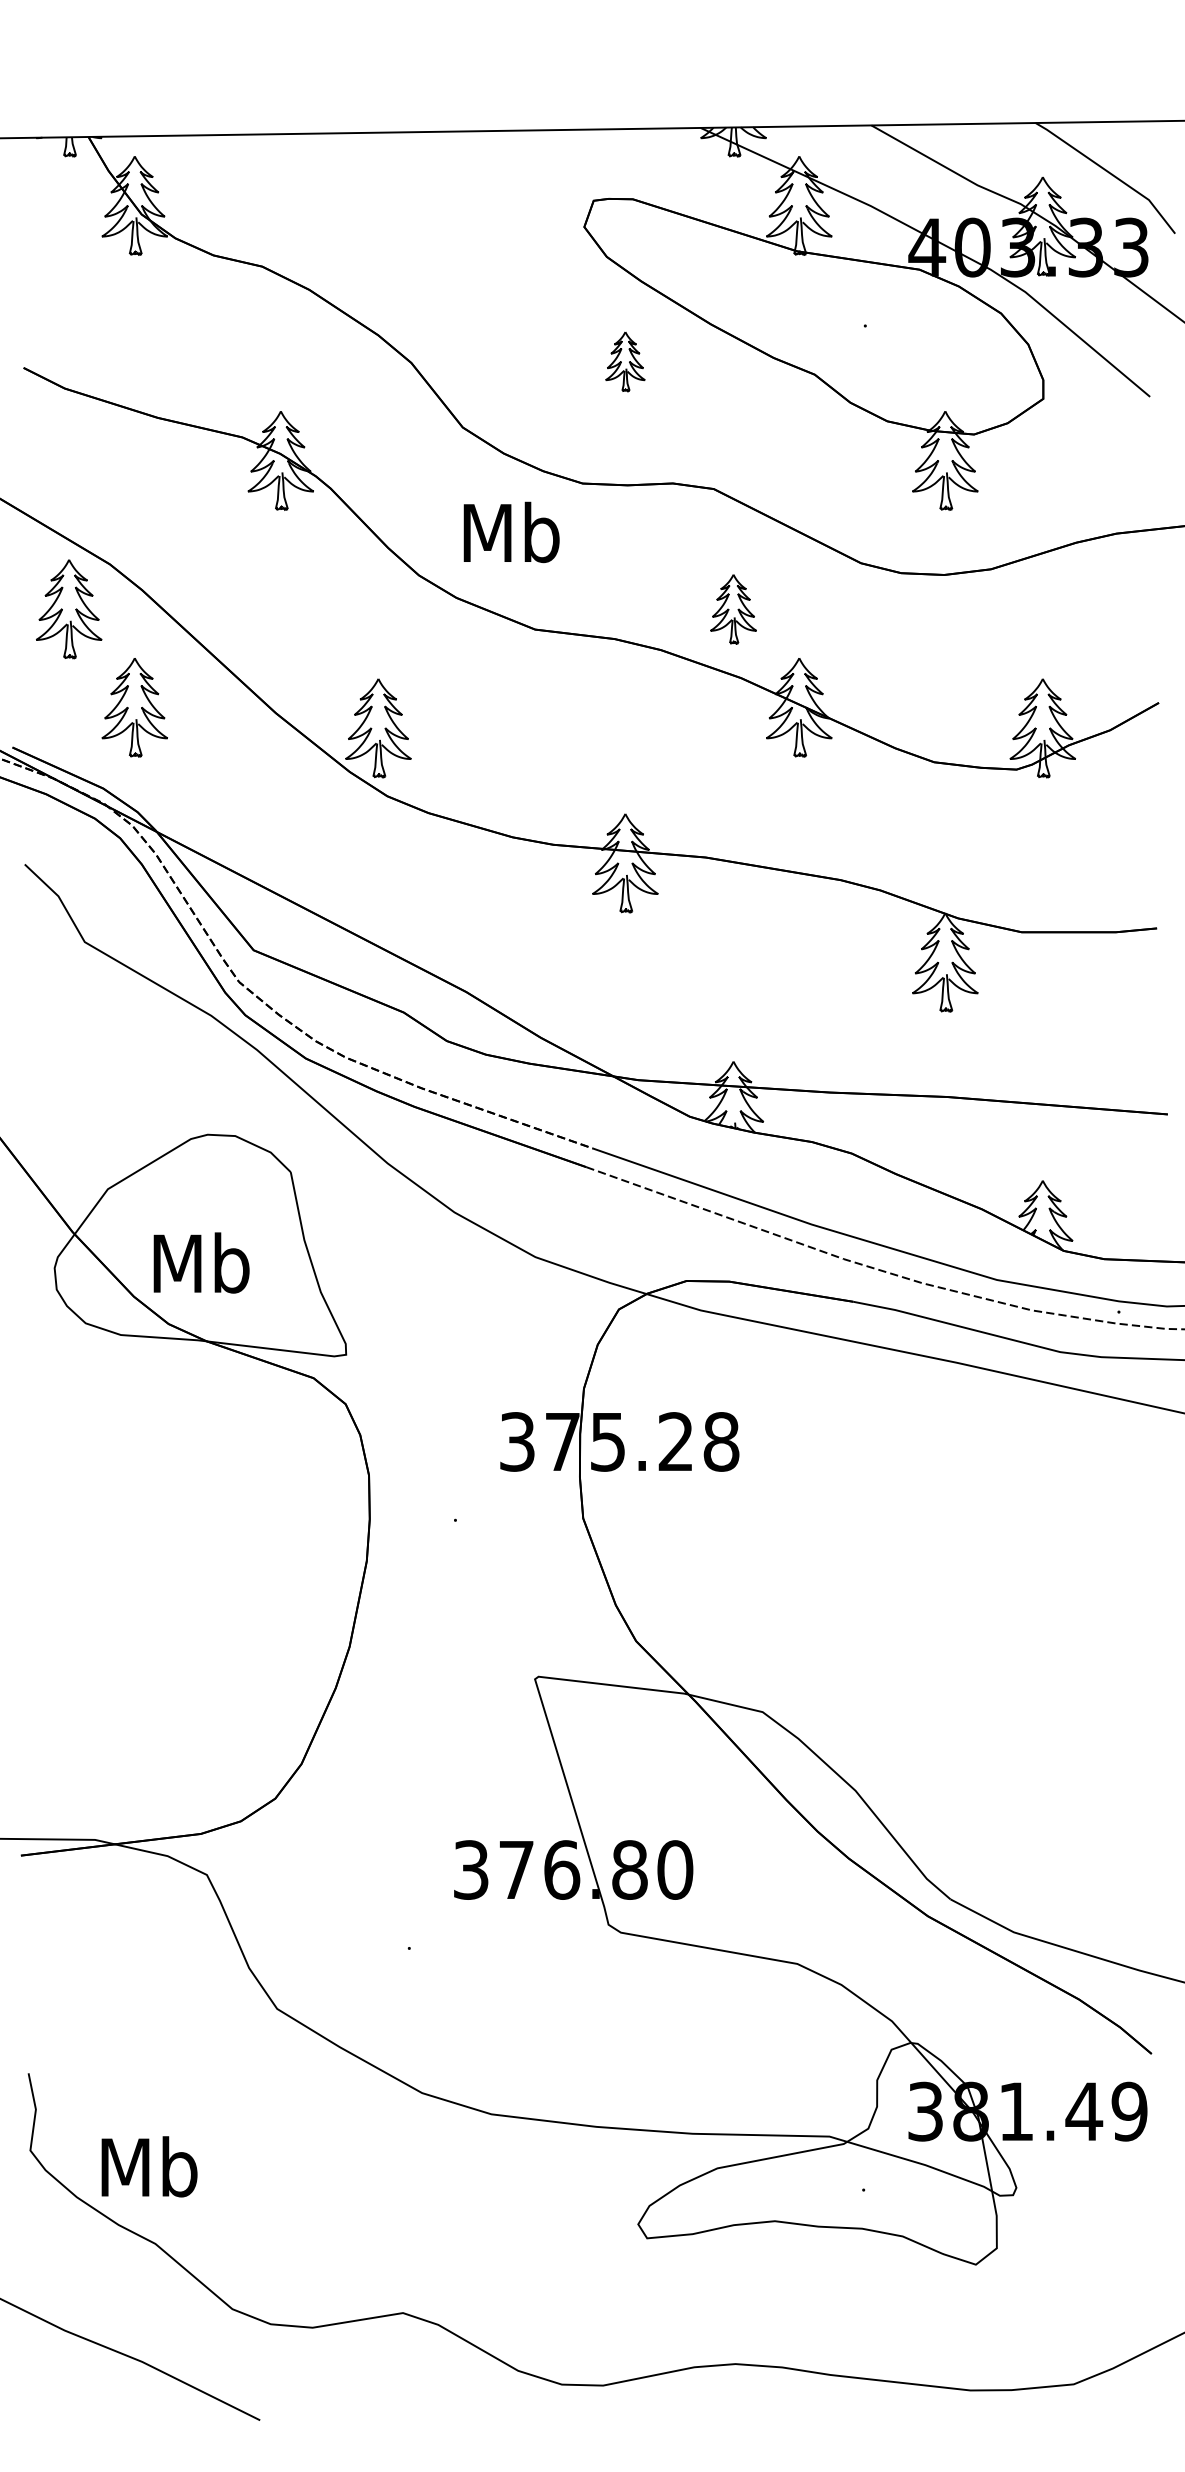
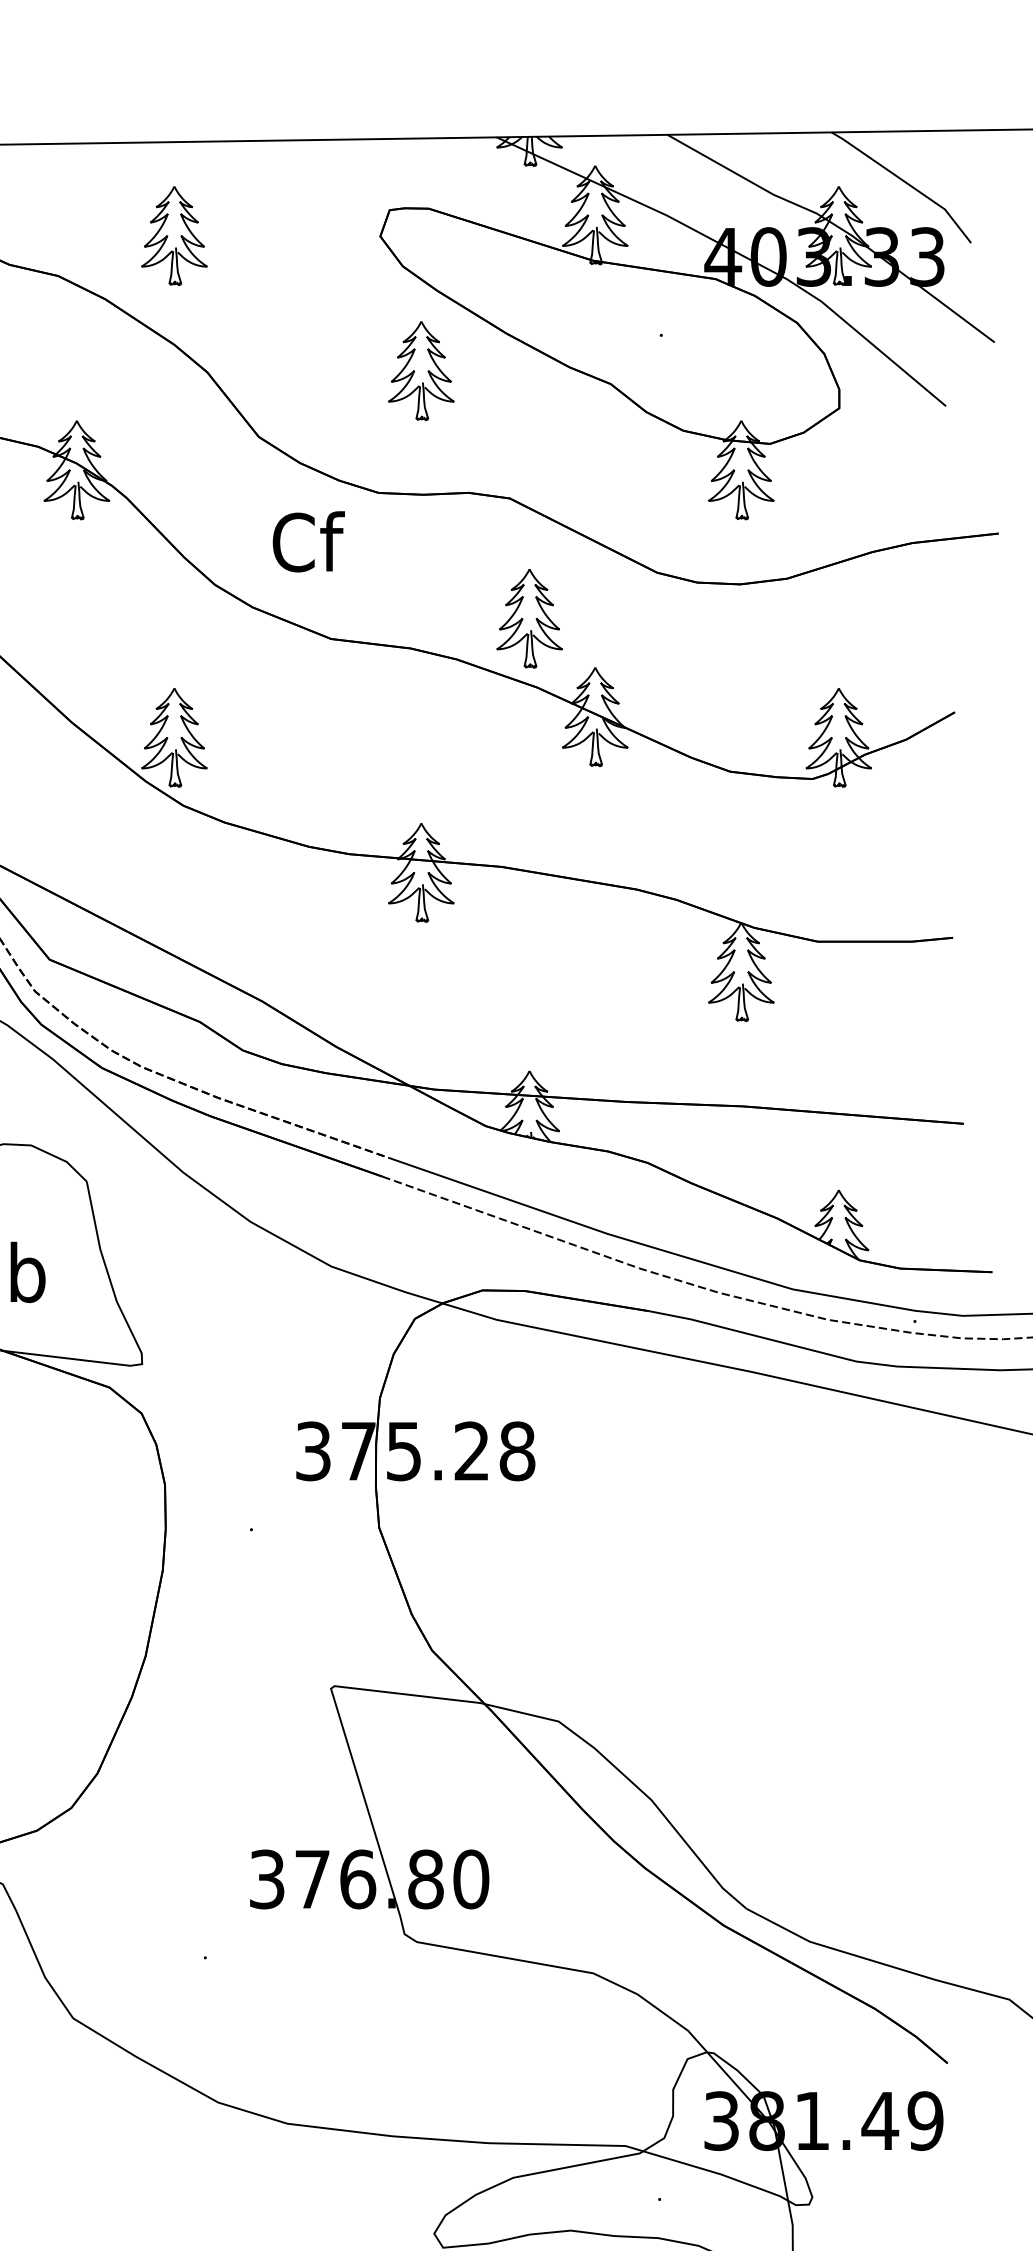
part: (378, 226) -> (174, 235), added
part: (625, 361) -> (421, 370), size x1.67
text: (511, 532) -> (307, 541), Mb -> Cf
part: (733, 609) -> (529, 618), size x1.43

